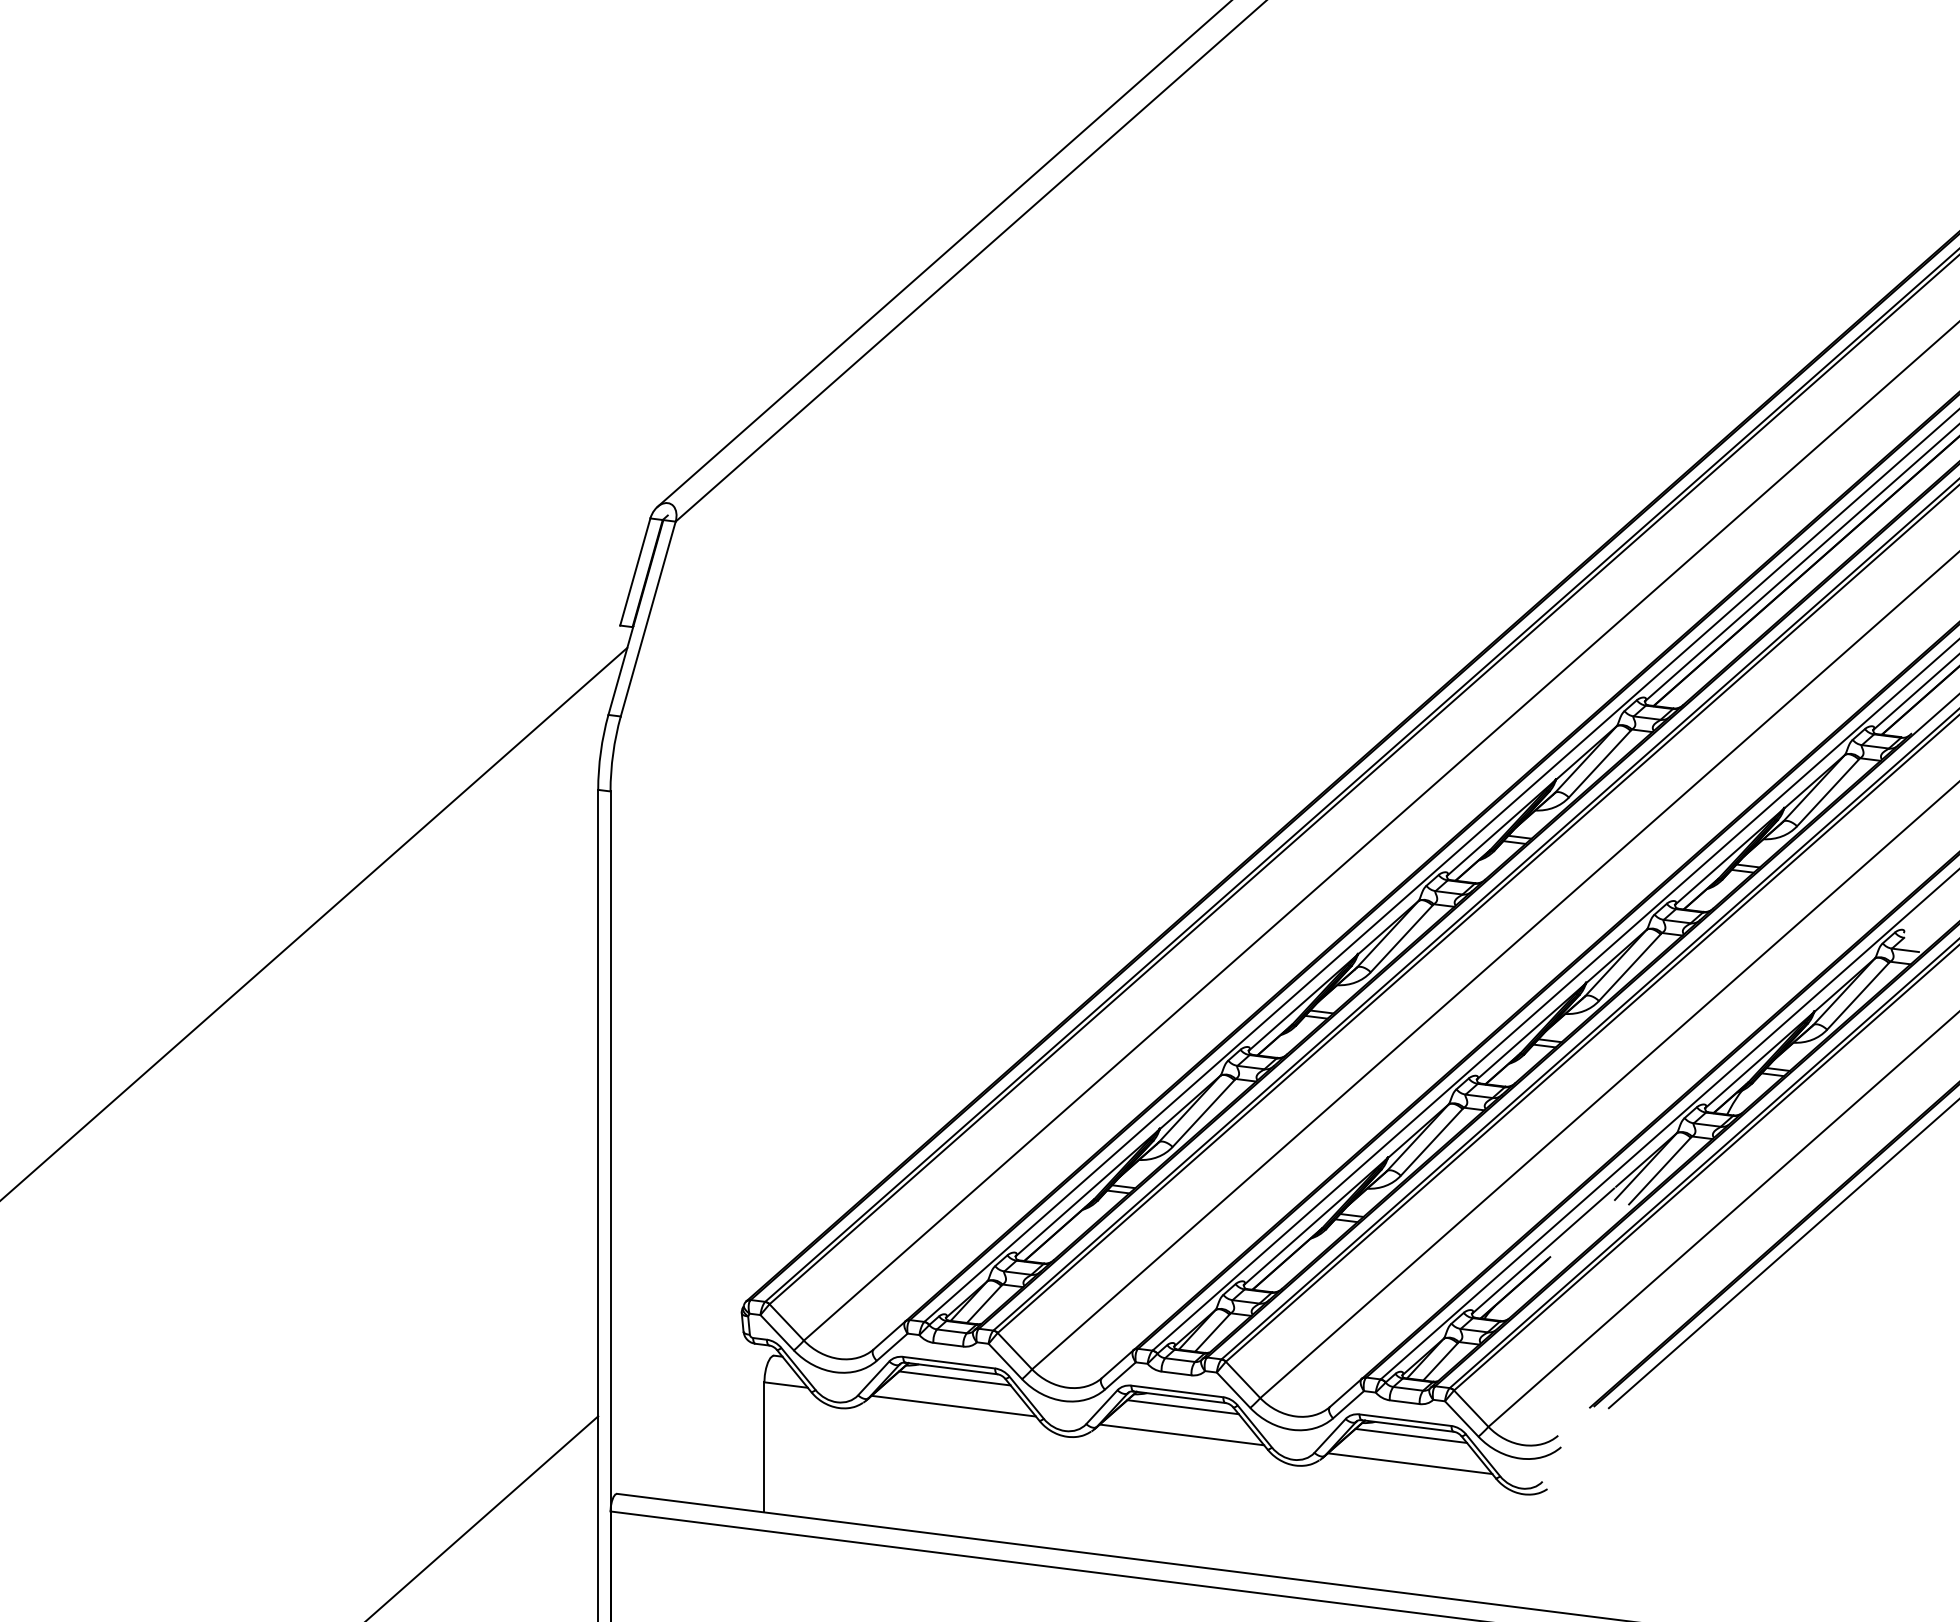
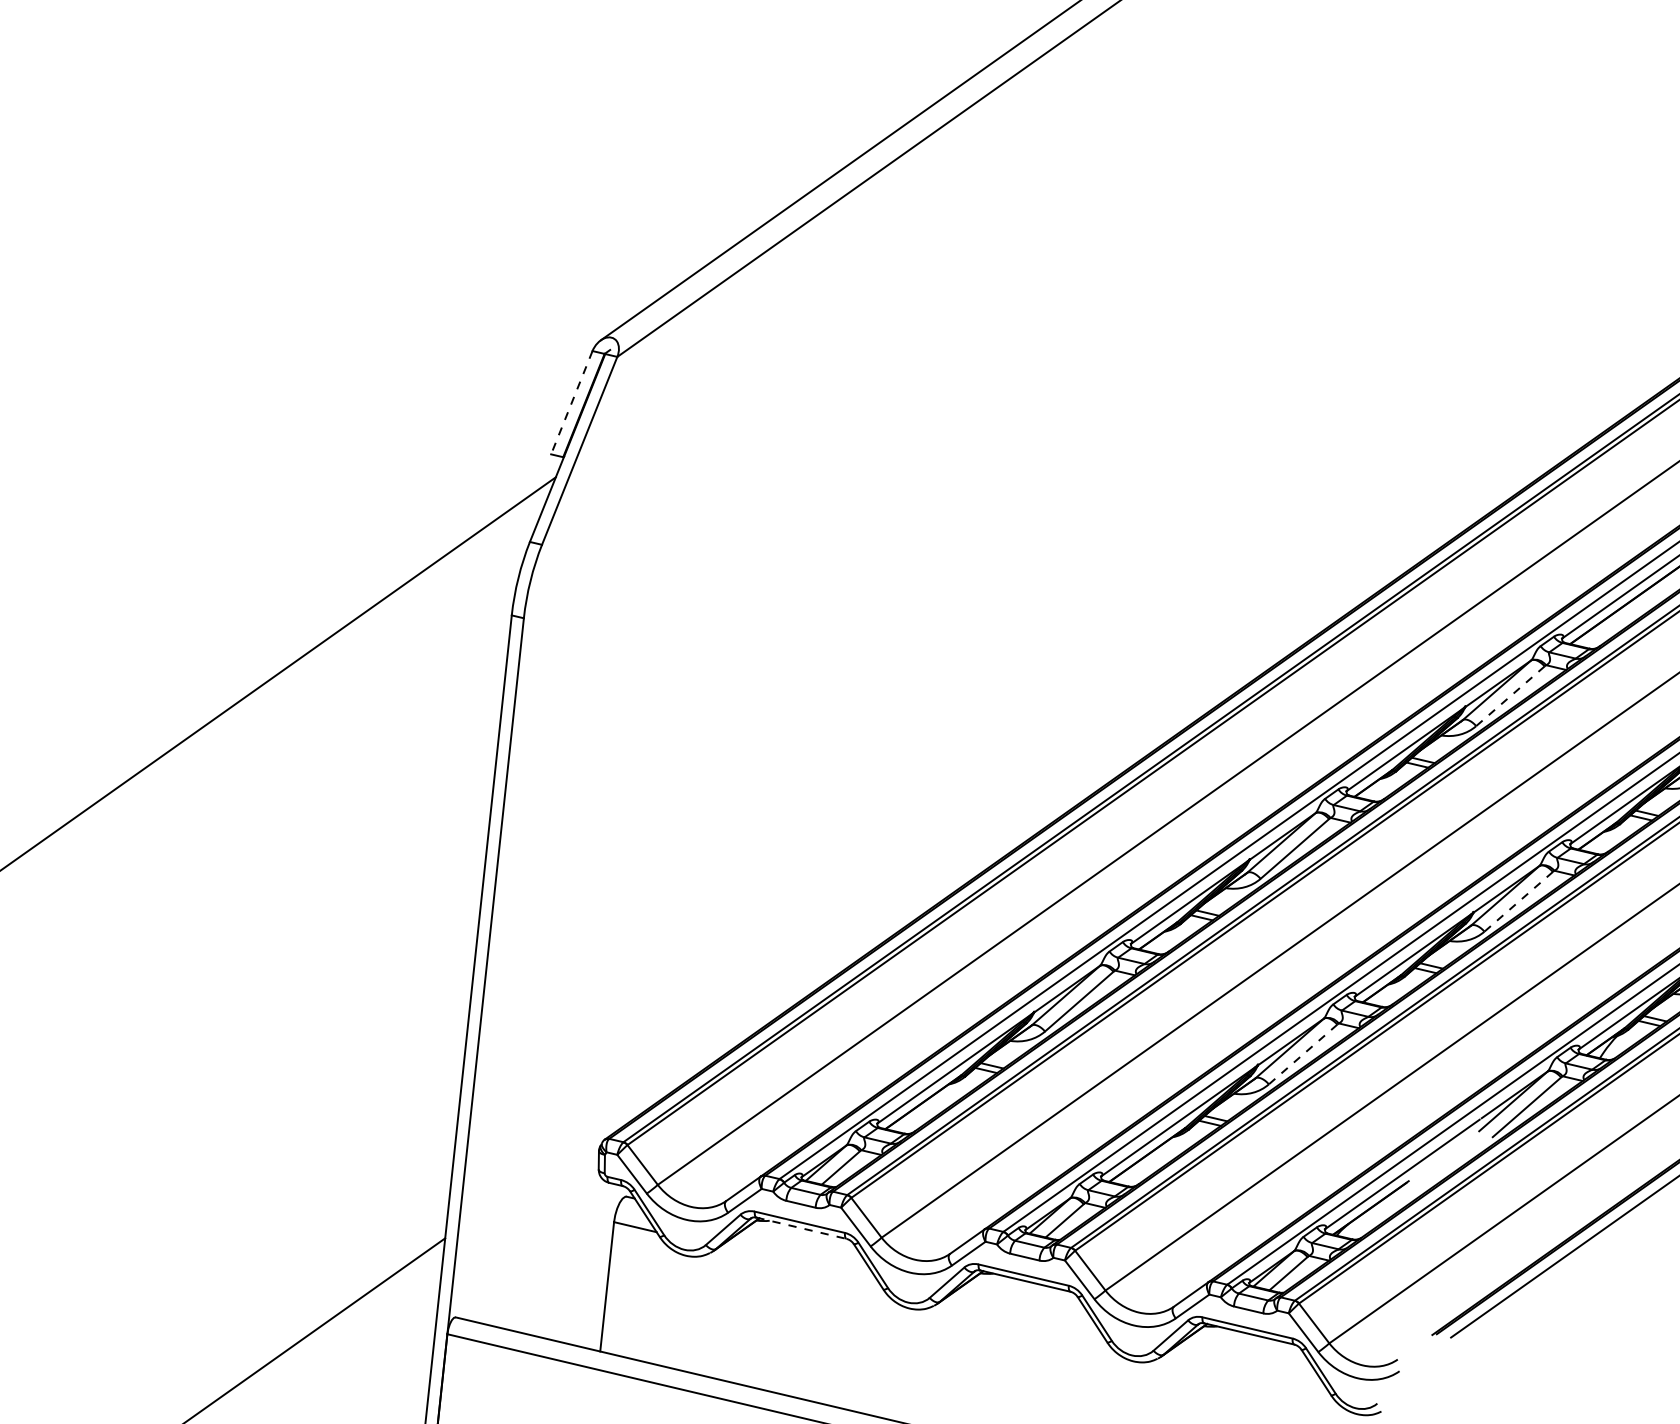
line: (635, 572) -> (571, 403), solid -> dashed
line: (1599, 764) -> (1510, 696), solid -> dashed
line: (1629, 968) -> (1518, 902), solid -> dashed
line: (1431, 1142) -> (1302, 1054), solid -> dashed
line: (951, 1368) -> (801, 1228), solid -> dashed
line: (954, 1378) -> (803, 1238), removed
line: (953, 1405) -> (799, 1265), removed
line: (1182, 1407) -> (1027, 1291), removed
line: (1181, 1434) -> (1023, 1318), removed
line: (1411, 1435) -> (1251, 1343), removed
line: (1409, 1463) -> (1246, 1371), removed

